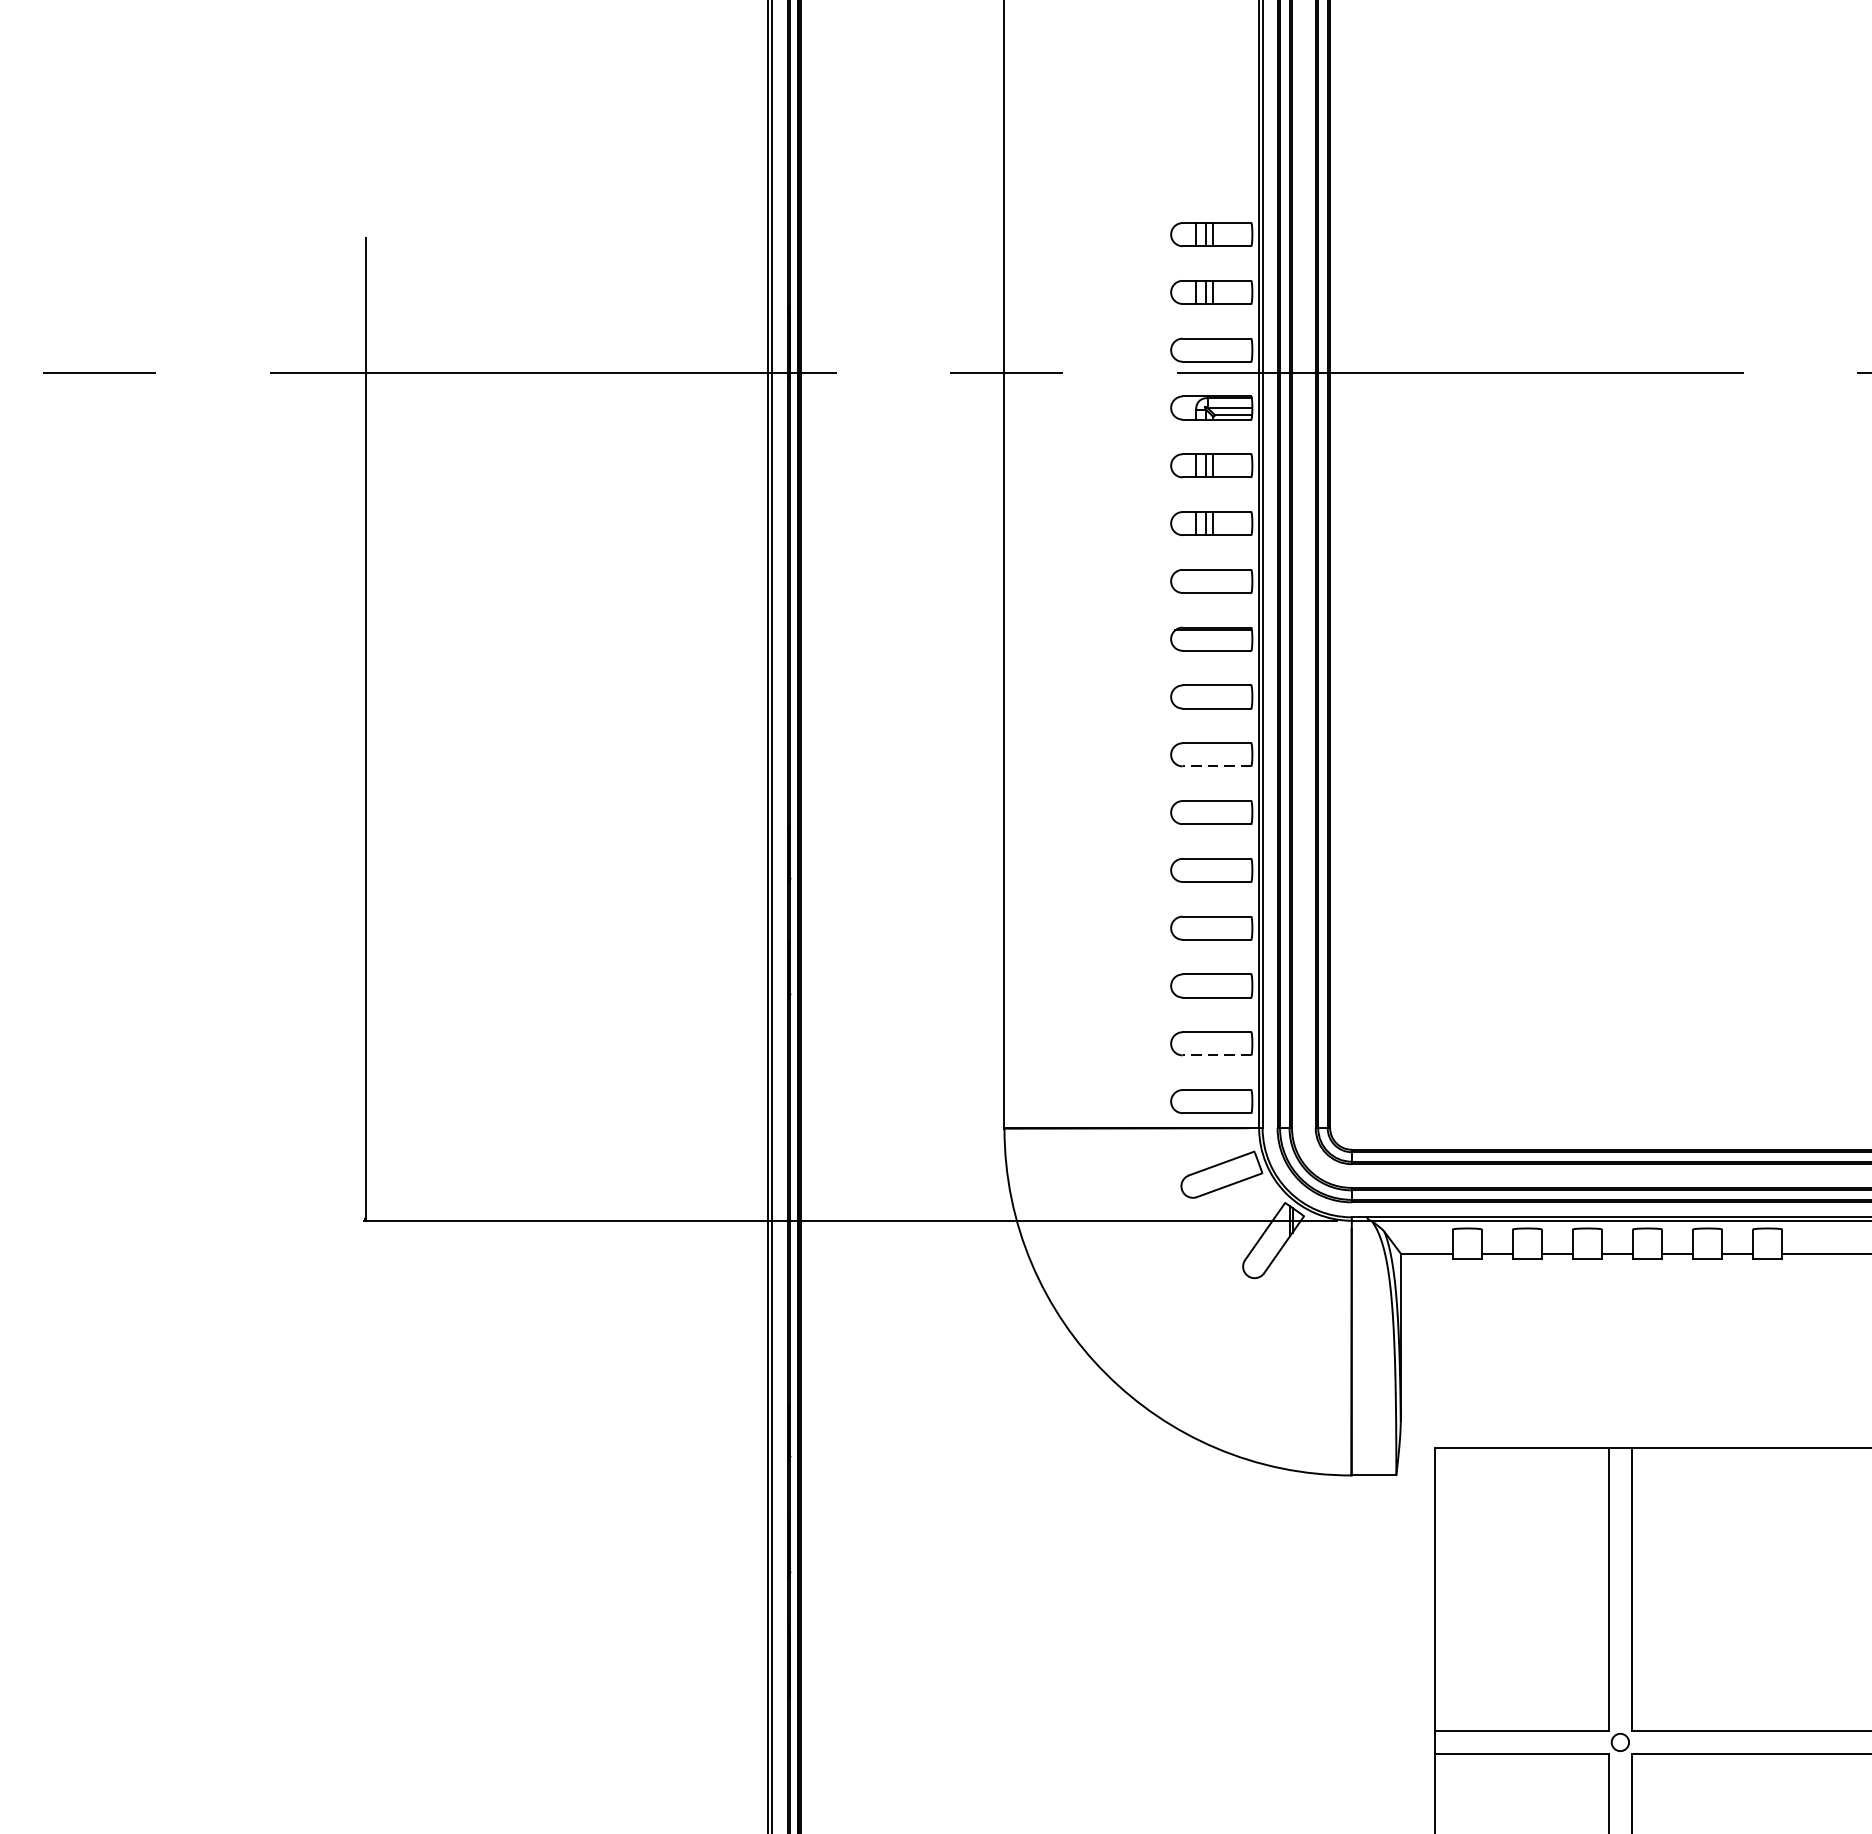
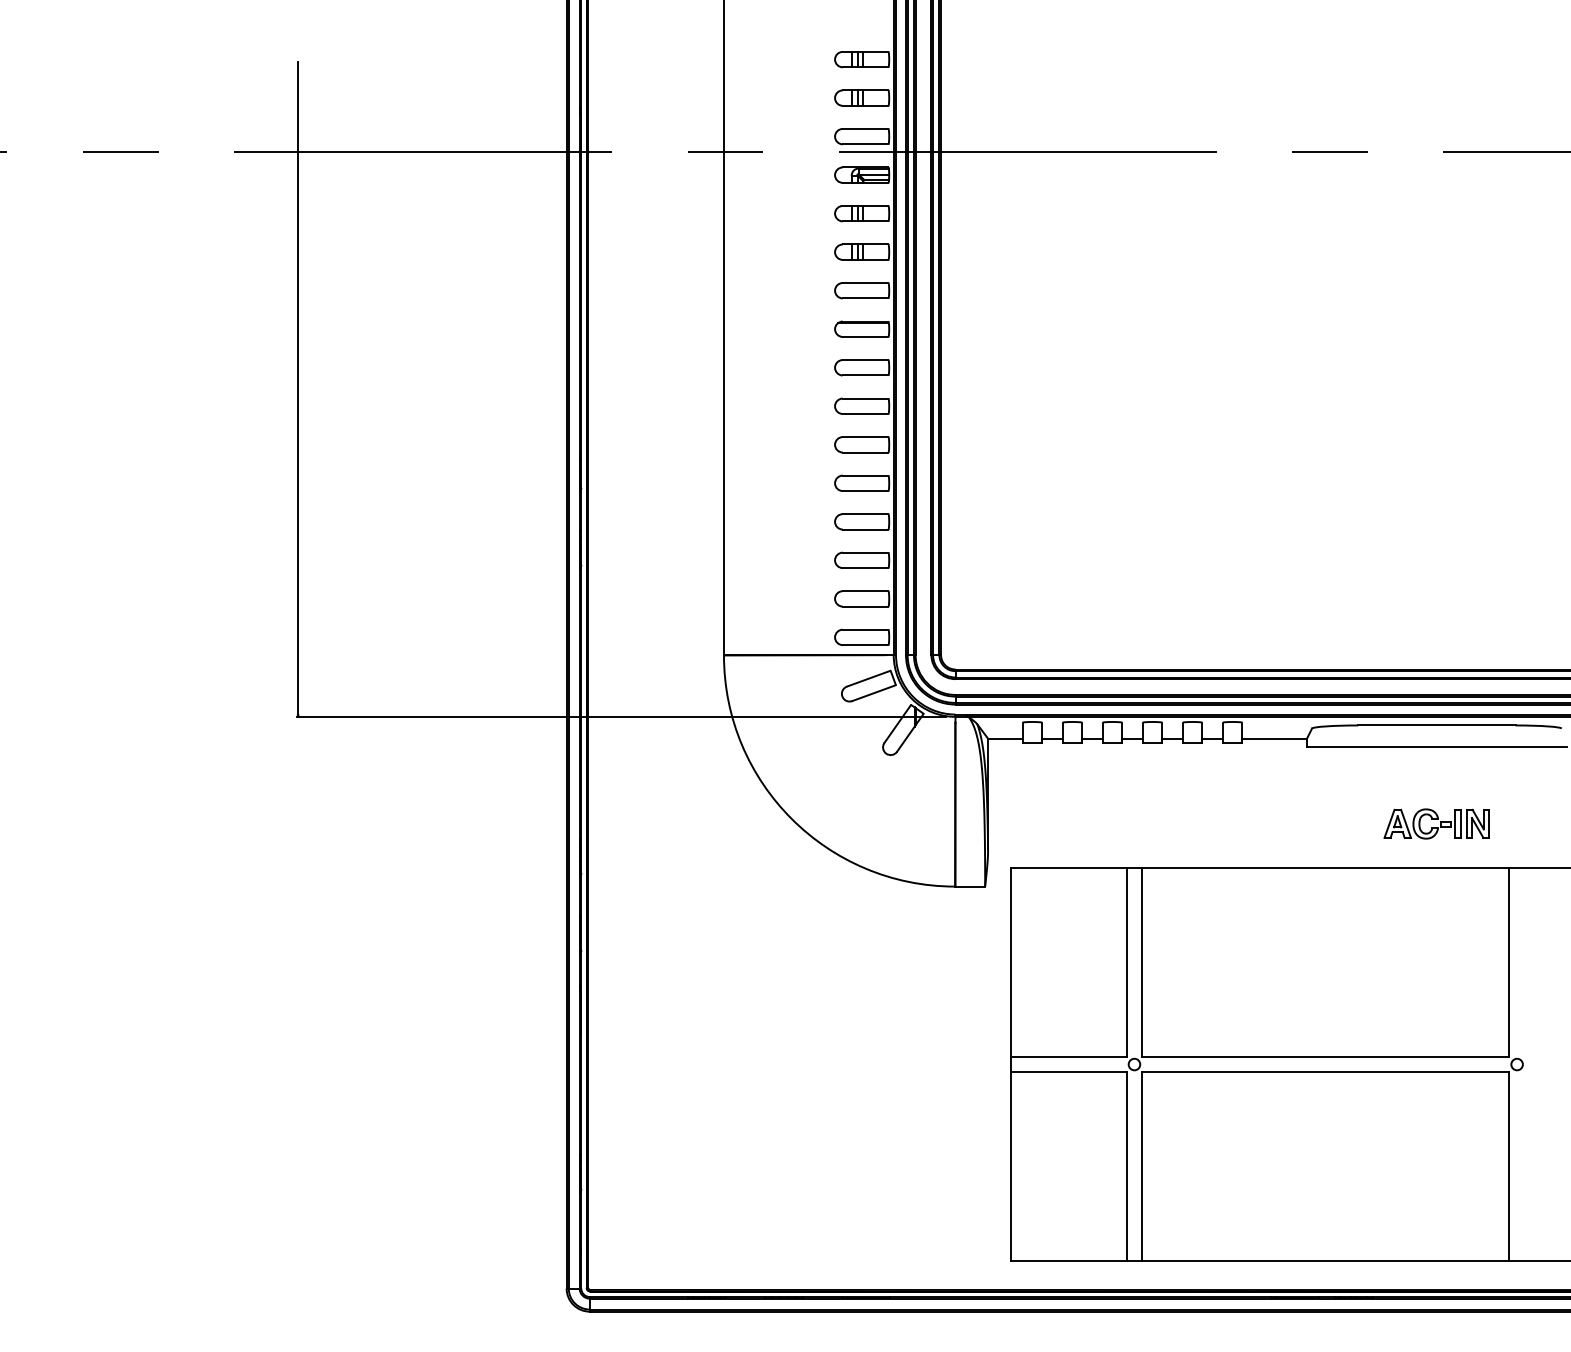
line: (1216, 767) -> (865, 414), dashed -> solid
line: (1216, 1055) -> (865, 606), dashed -> solid

